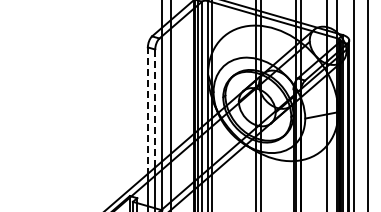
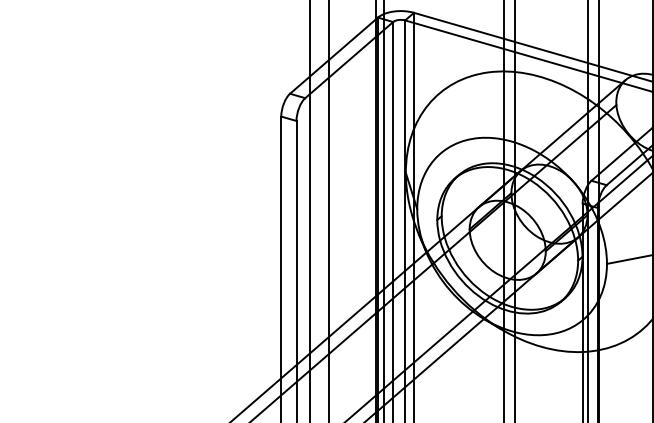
line: (155, 108) -> (297, 243), dashed -> solid
line: (147, 111) -> (280, 249), dashed -> solid

